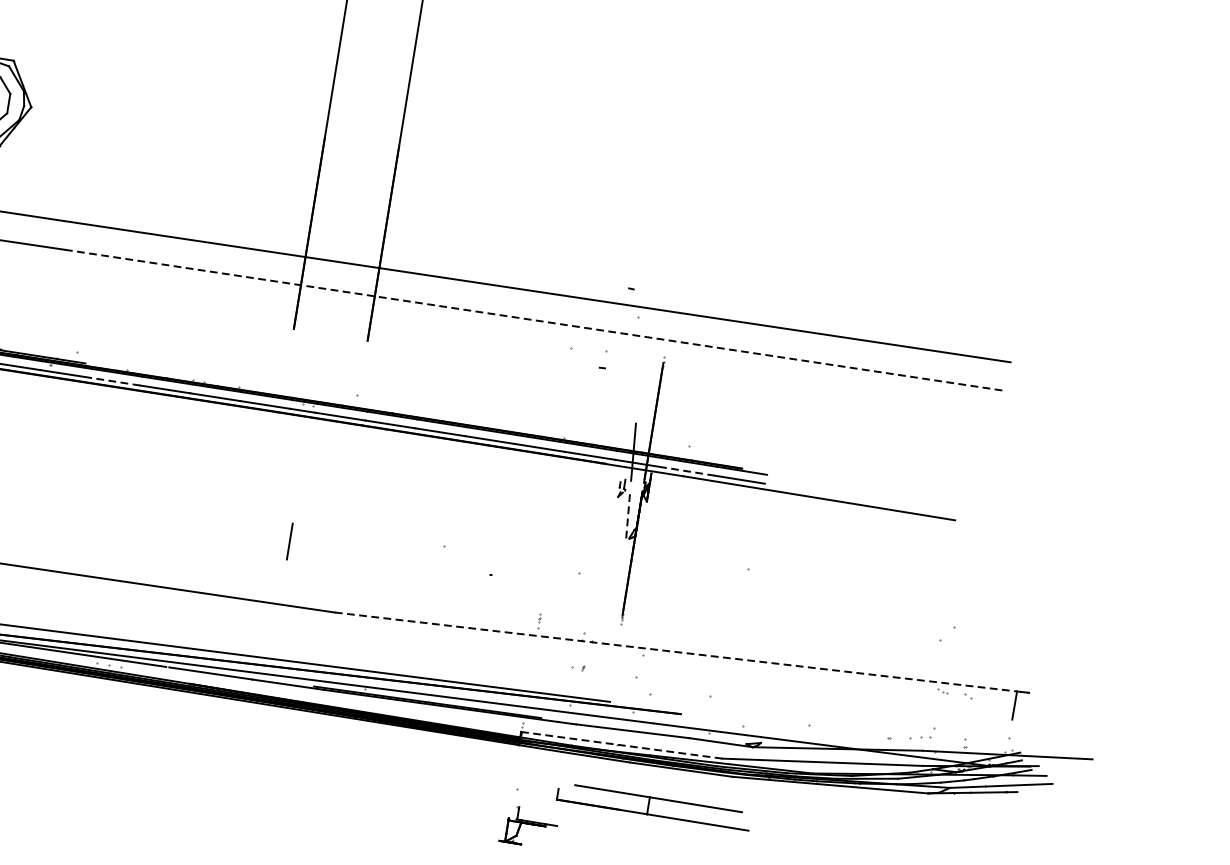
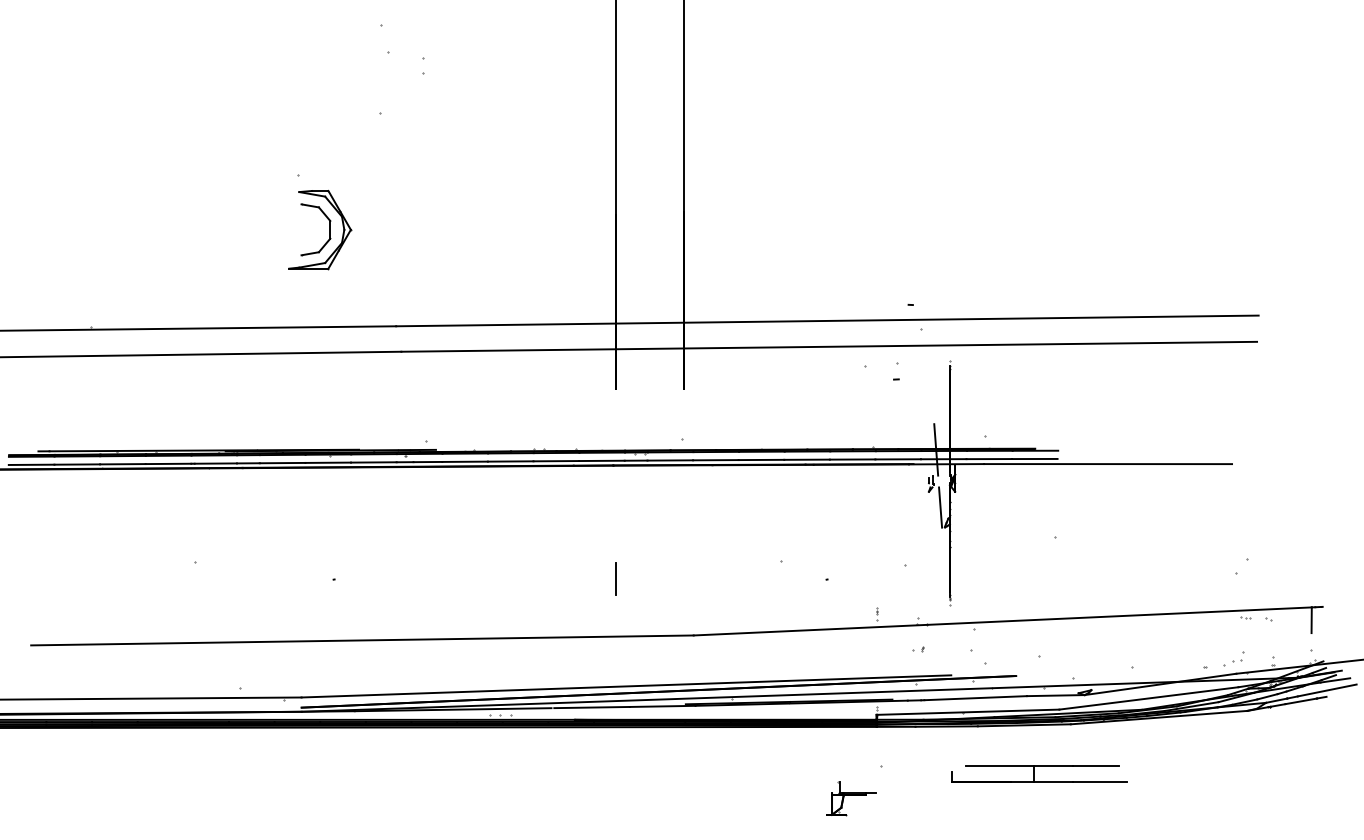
line: (534, 320) -> (829, 346), dashed -> solid
line: (115, 381) -> (465, 461), dashed -> solid
line: (690, 472) -> (989, 459), dashed -> solid
line: (628, 516) -> (940, 507), dashed -> solid
line: (288, 541) -> (615, 578), moved
line: (676, 652) -> (1003, 621), dashed -> solid
line: (622, 745) -> (968, 712), dashed -> solid
part: (654, 805) -> (1039, 773), moved
part: (529, 827) -> (851, 798), moved

